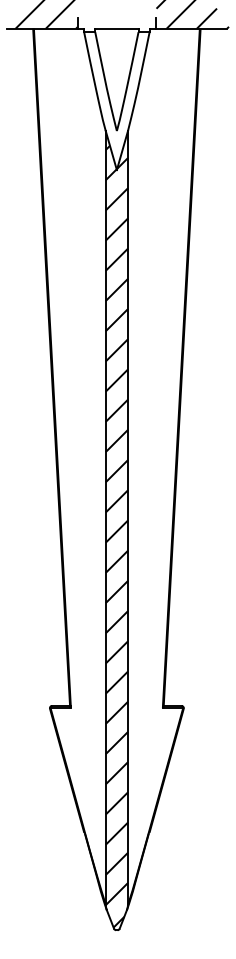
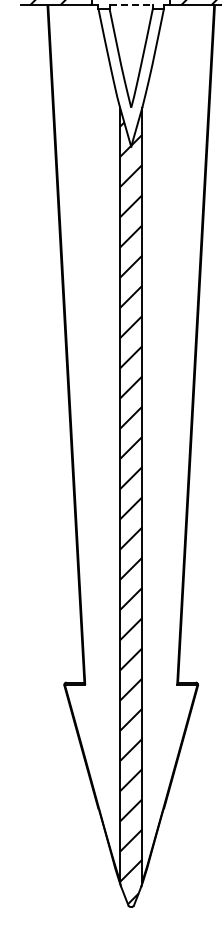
line: (116, 28) -> (130, 5), solid -> dashed

